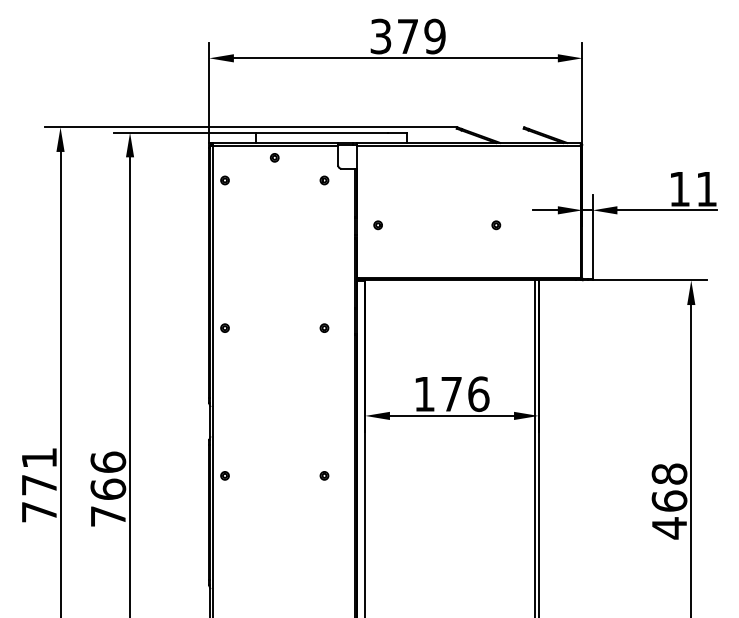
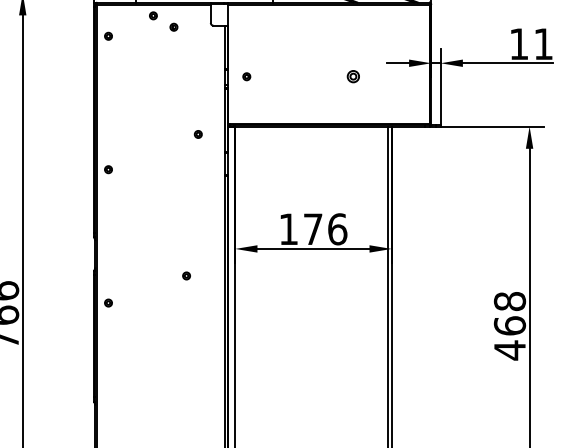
part: (324, 180) -> (173, 27), moved
part: (496, 225) -> (353, 76), size x1.6
part: (324, 327) -> (198, 133), moved
part: (324, 475) -> (186, 275), moved

